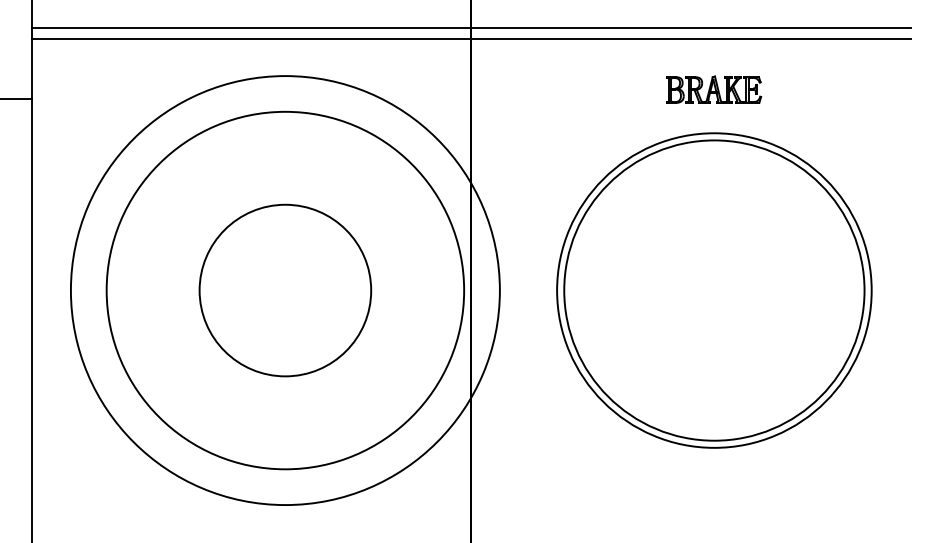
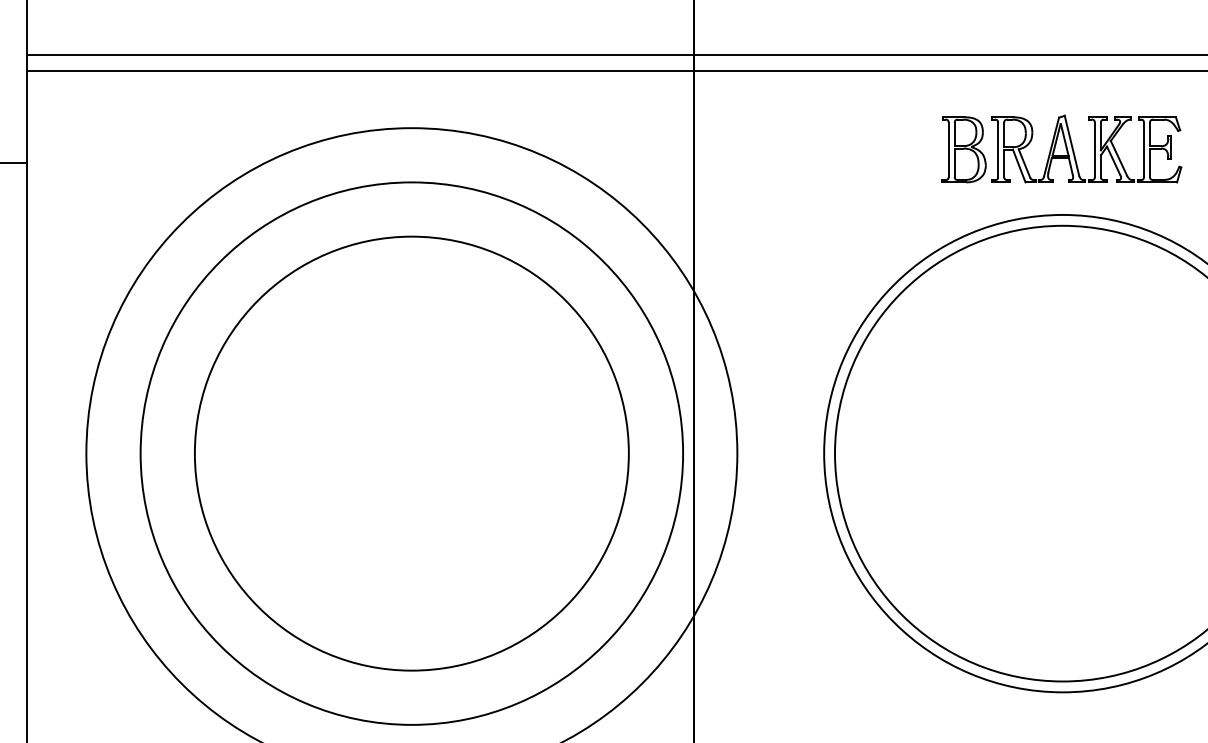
part: (713, 89) -> (1061, 148), size x1.67
circle: (285, 290) -> (412, 453), size x1.67

